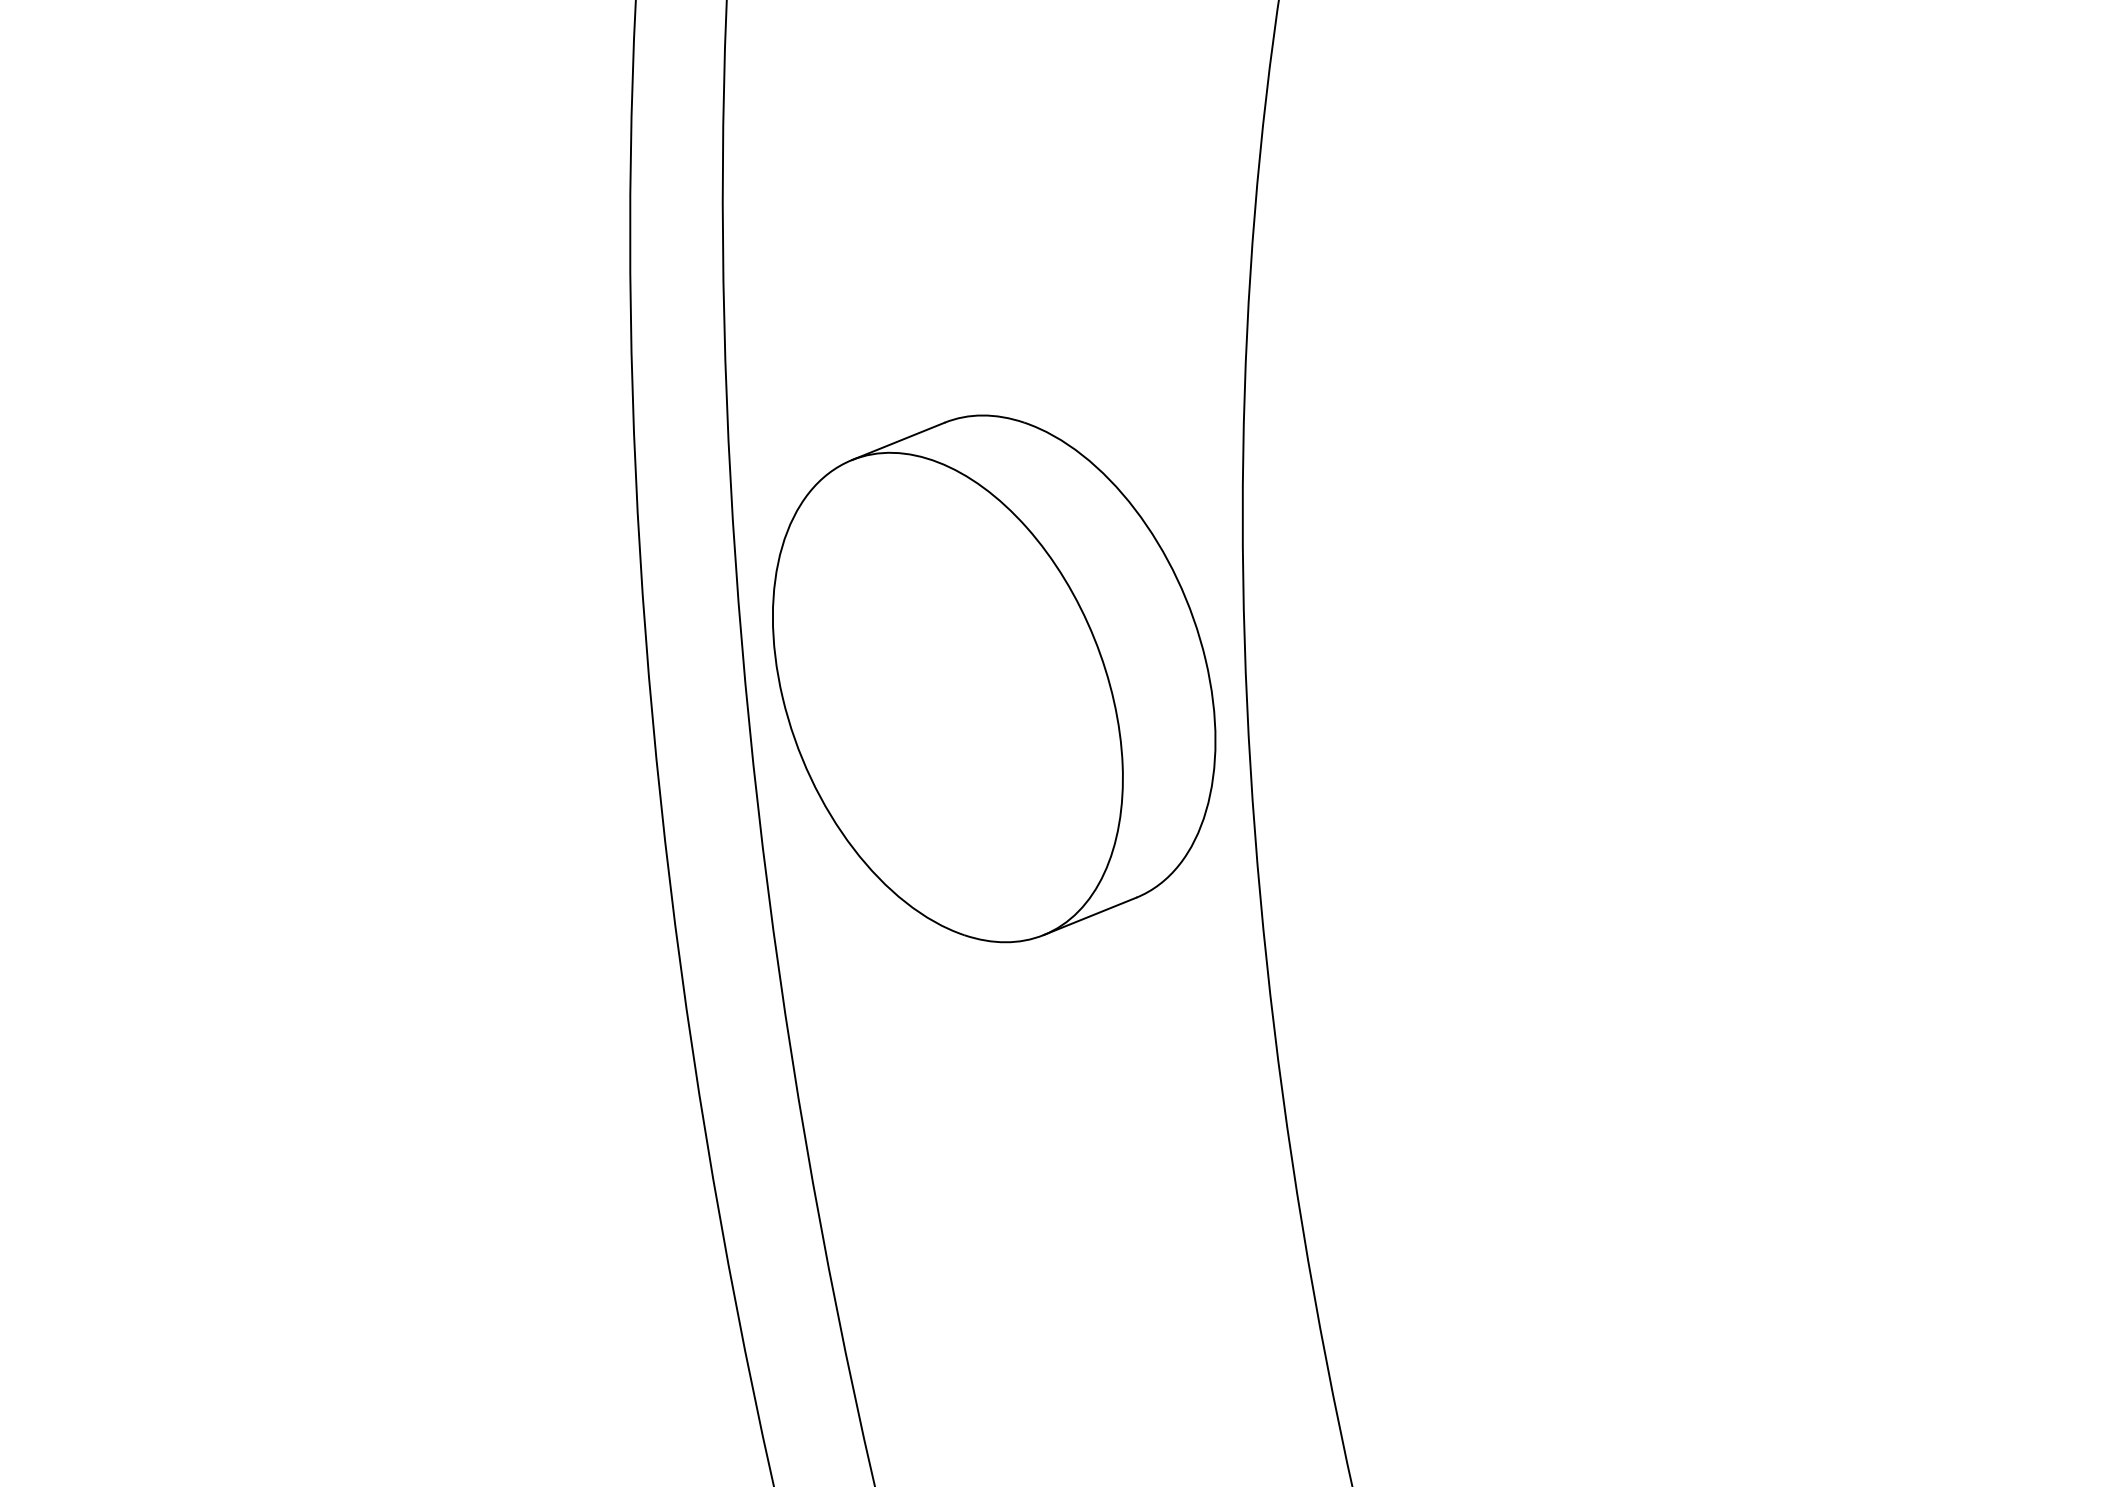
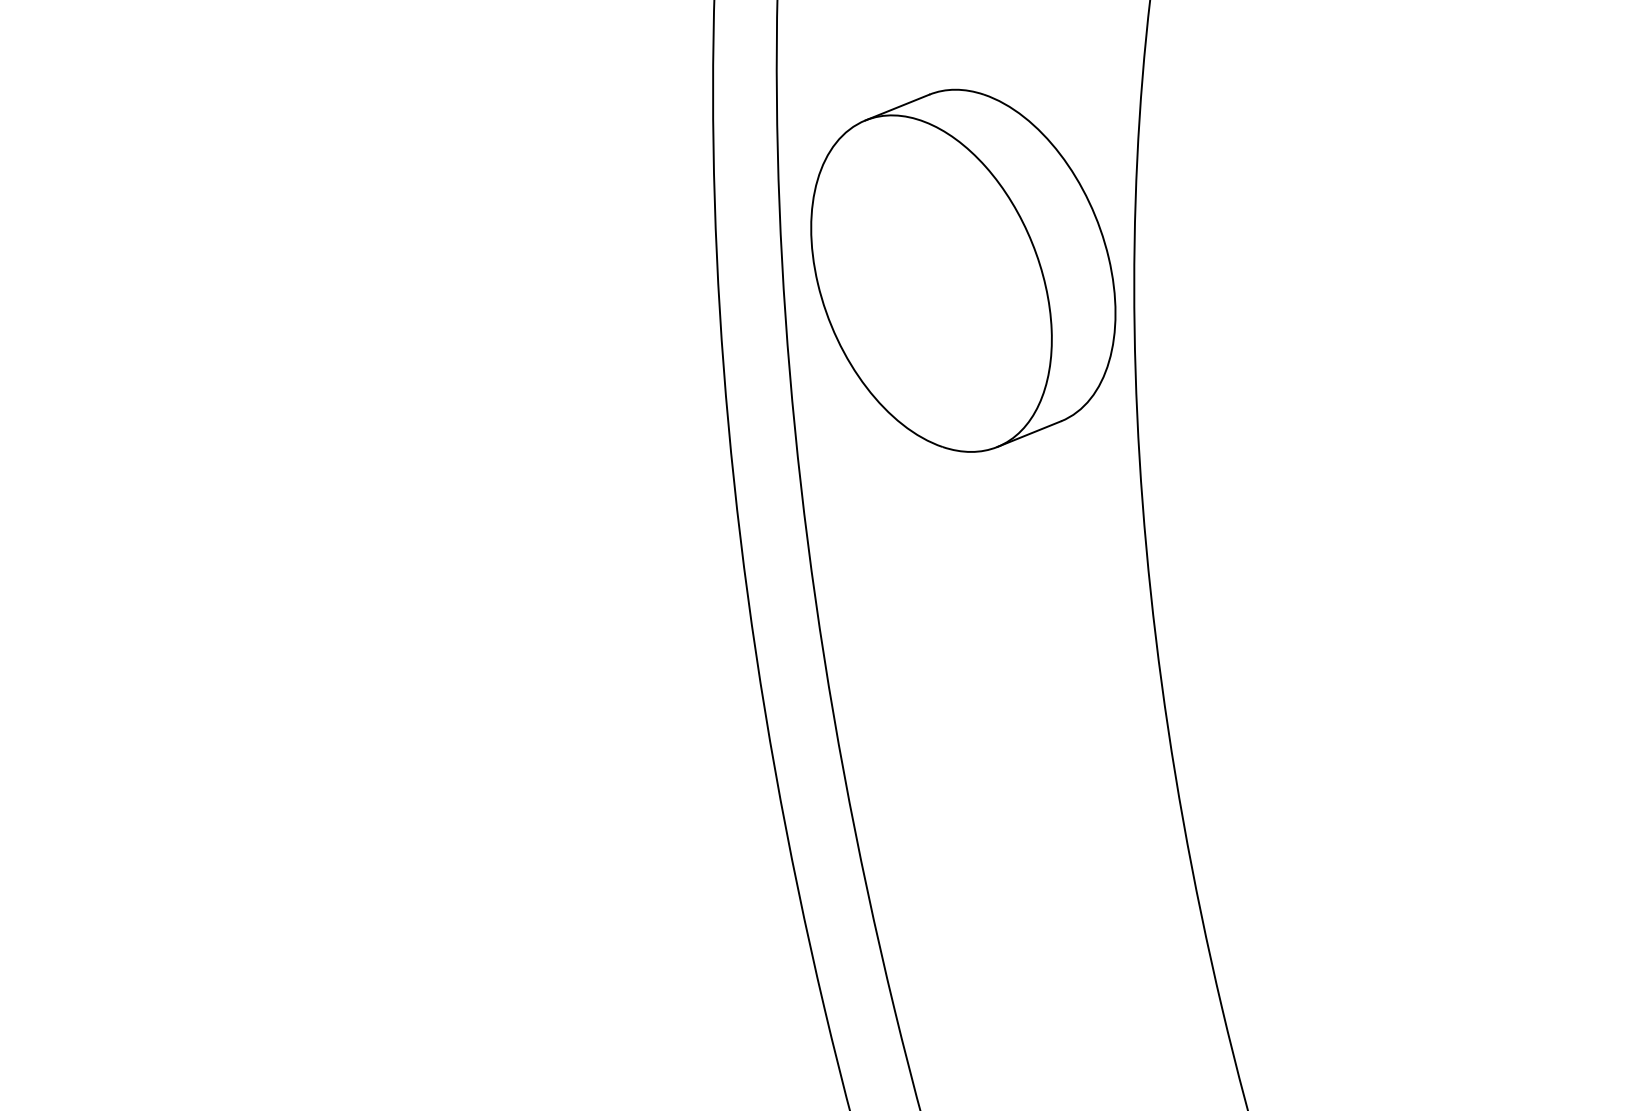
part: (994, 678) -> (963, 270), moved

